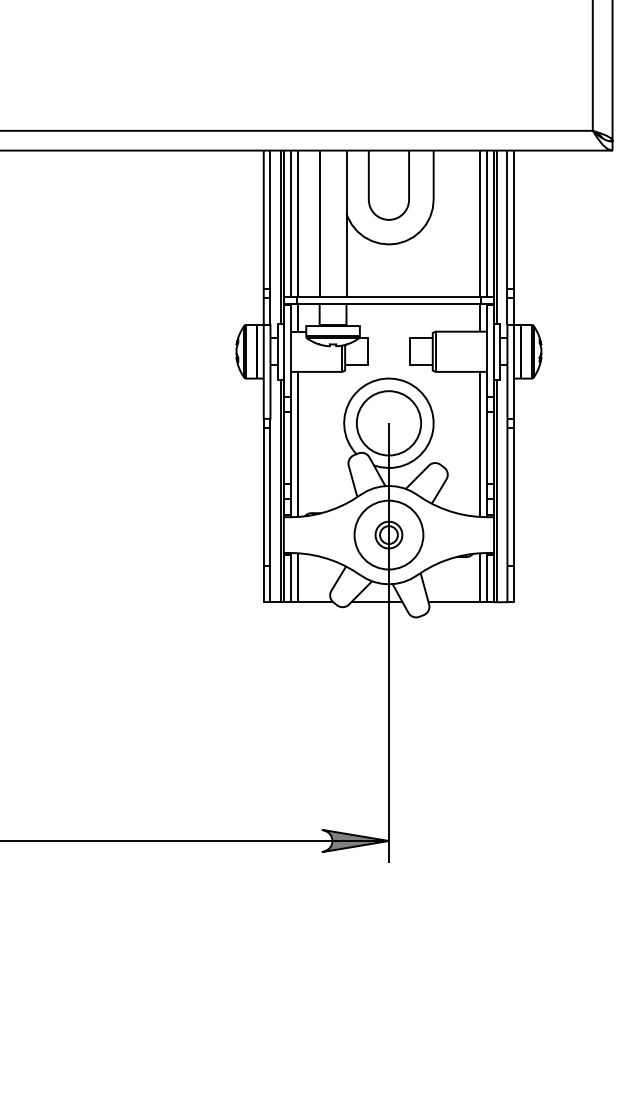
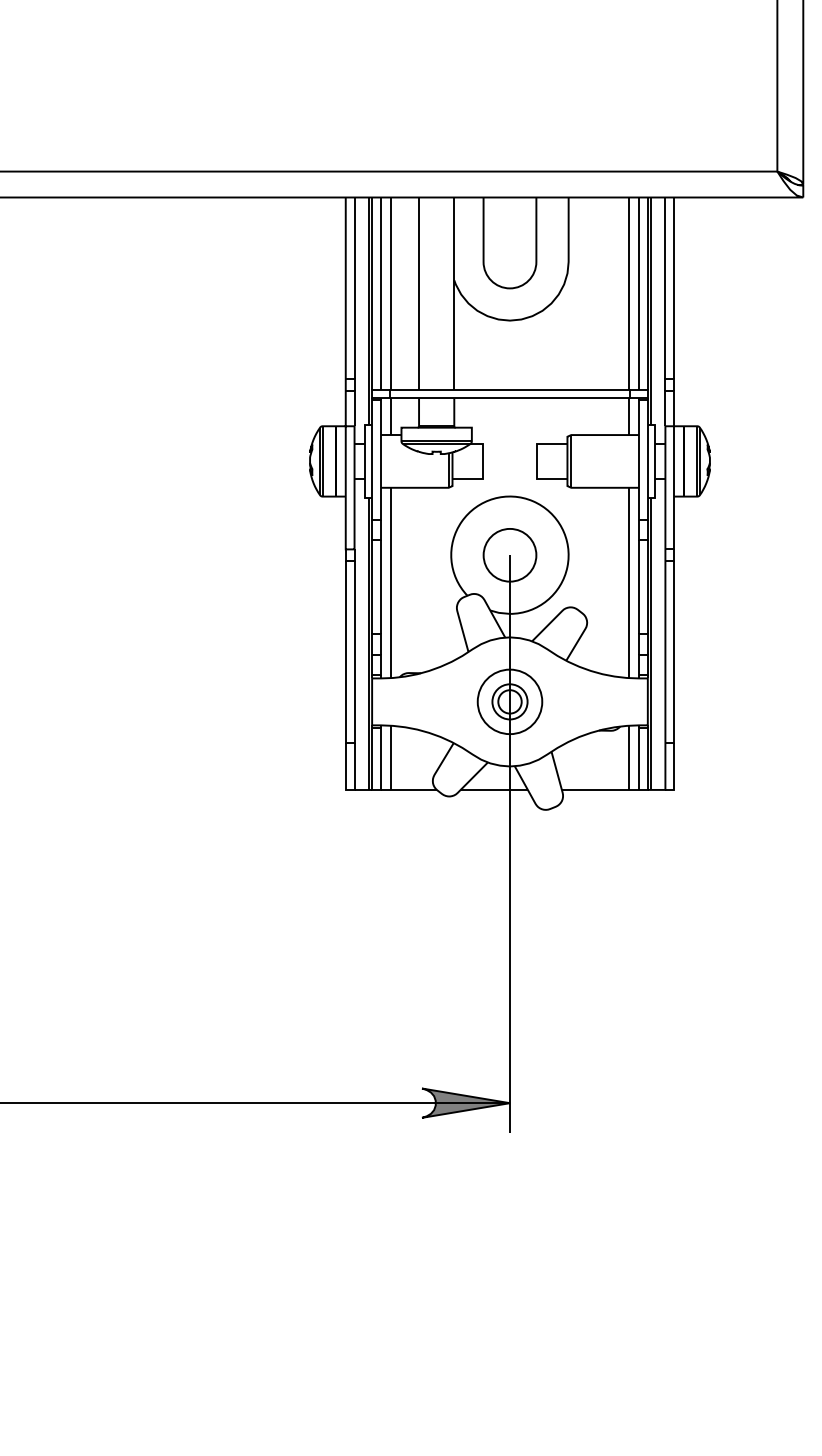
circle: (388, 422) -> (509, 554), size x0.62
circle: (388, 534) -> (509, 701), size x0.71

